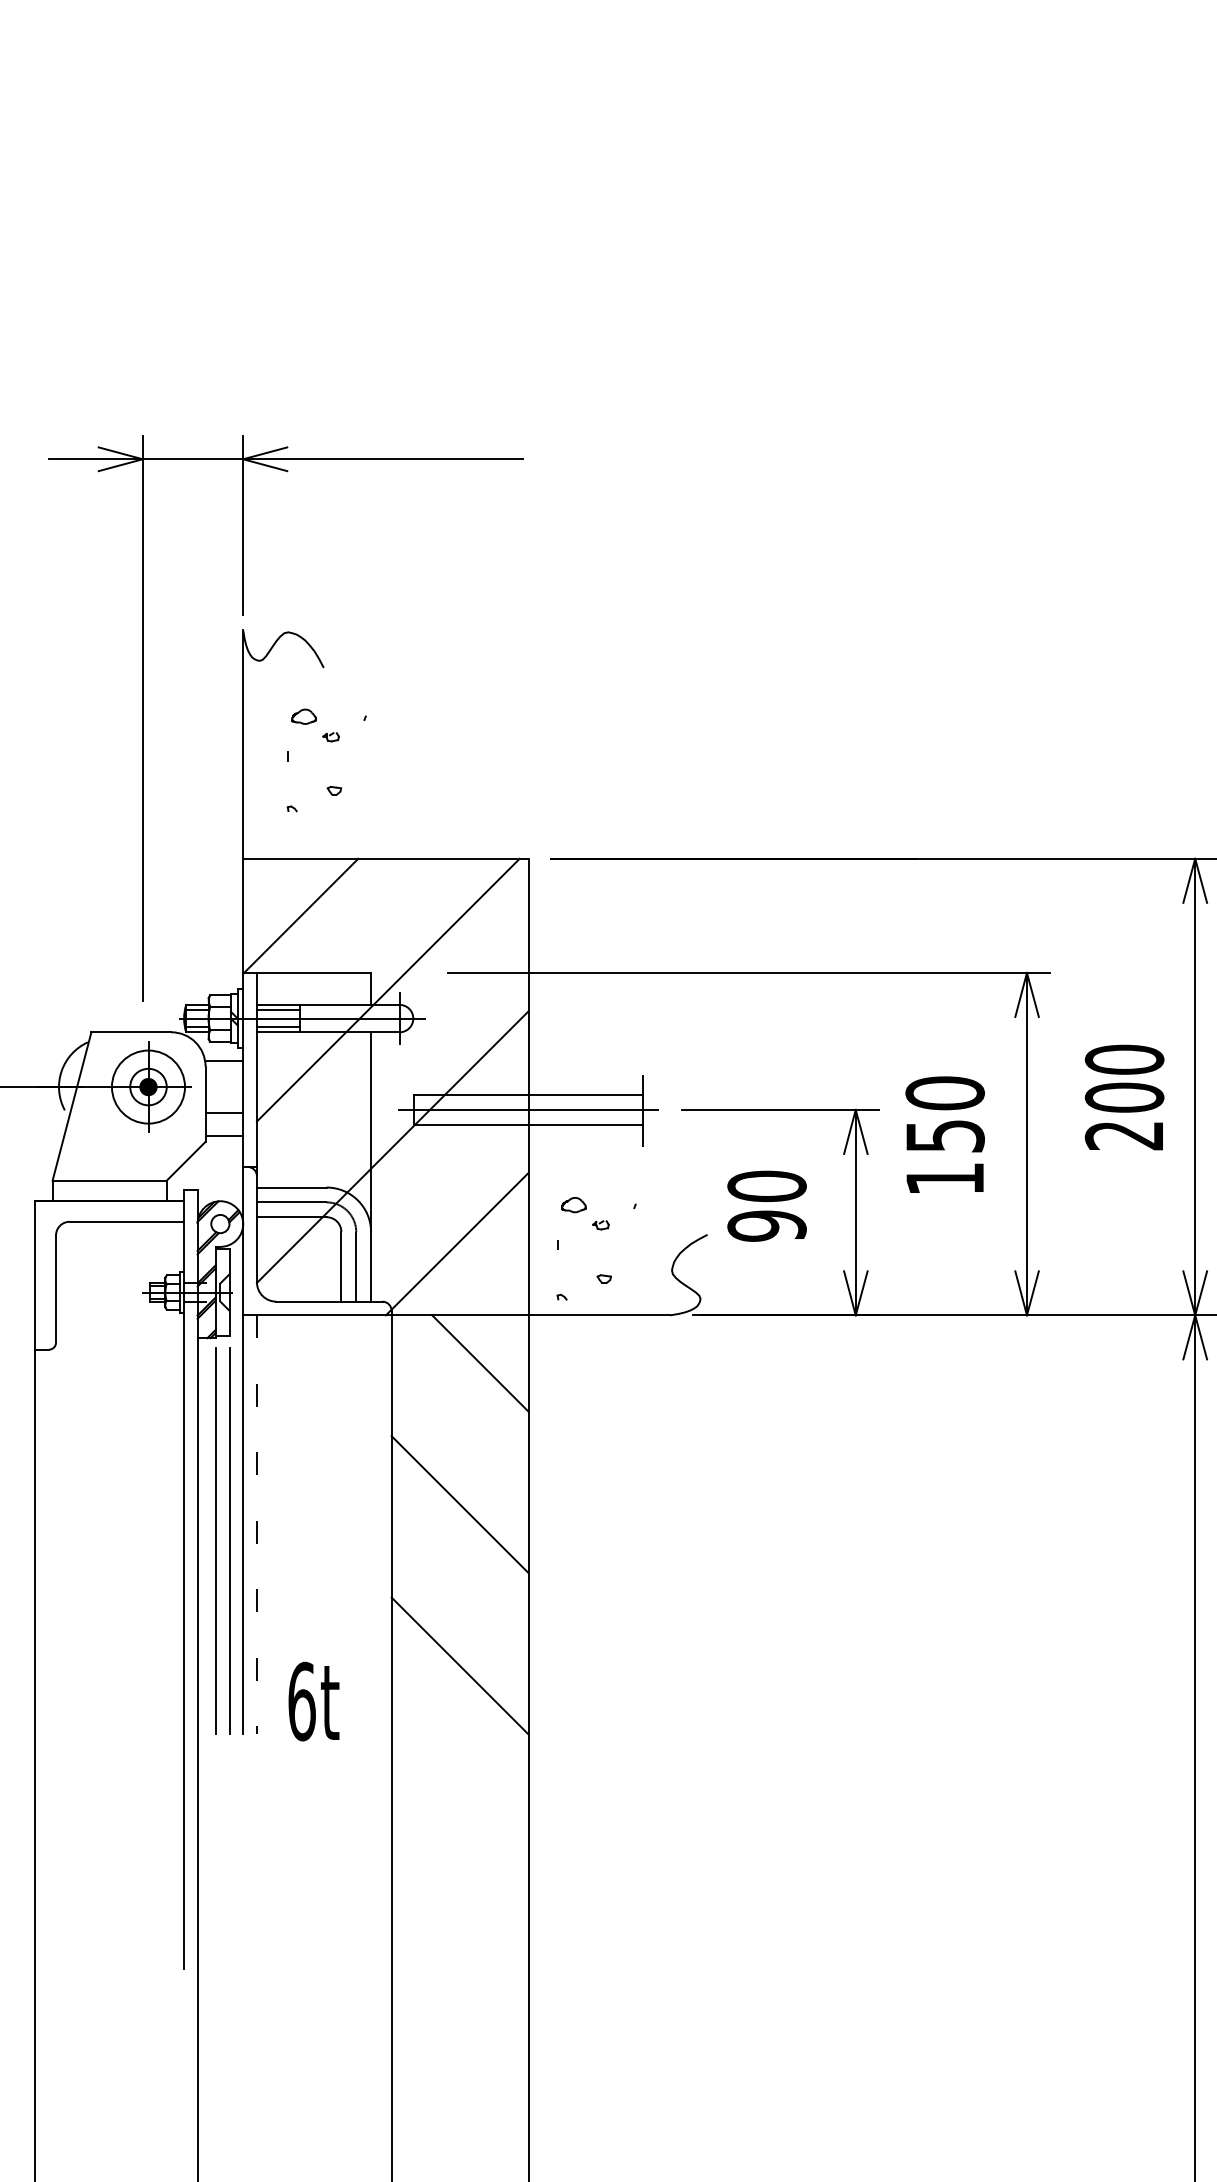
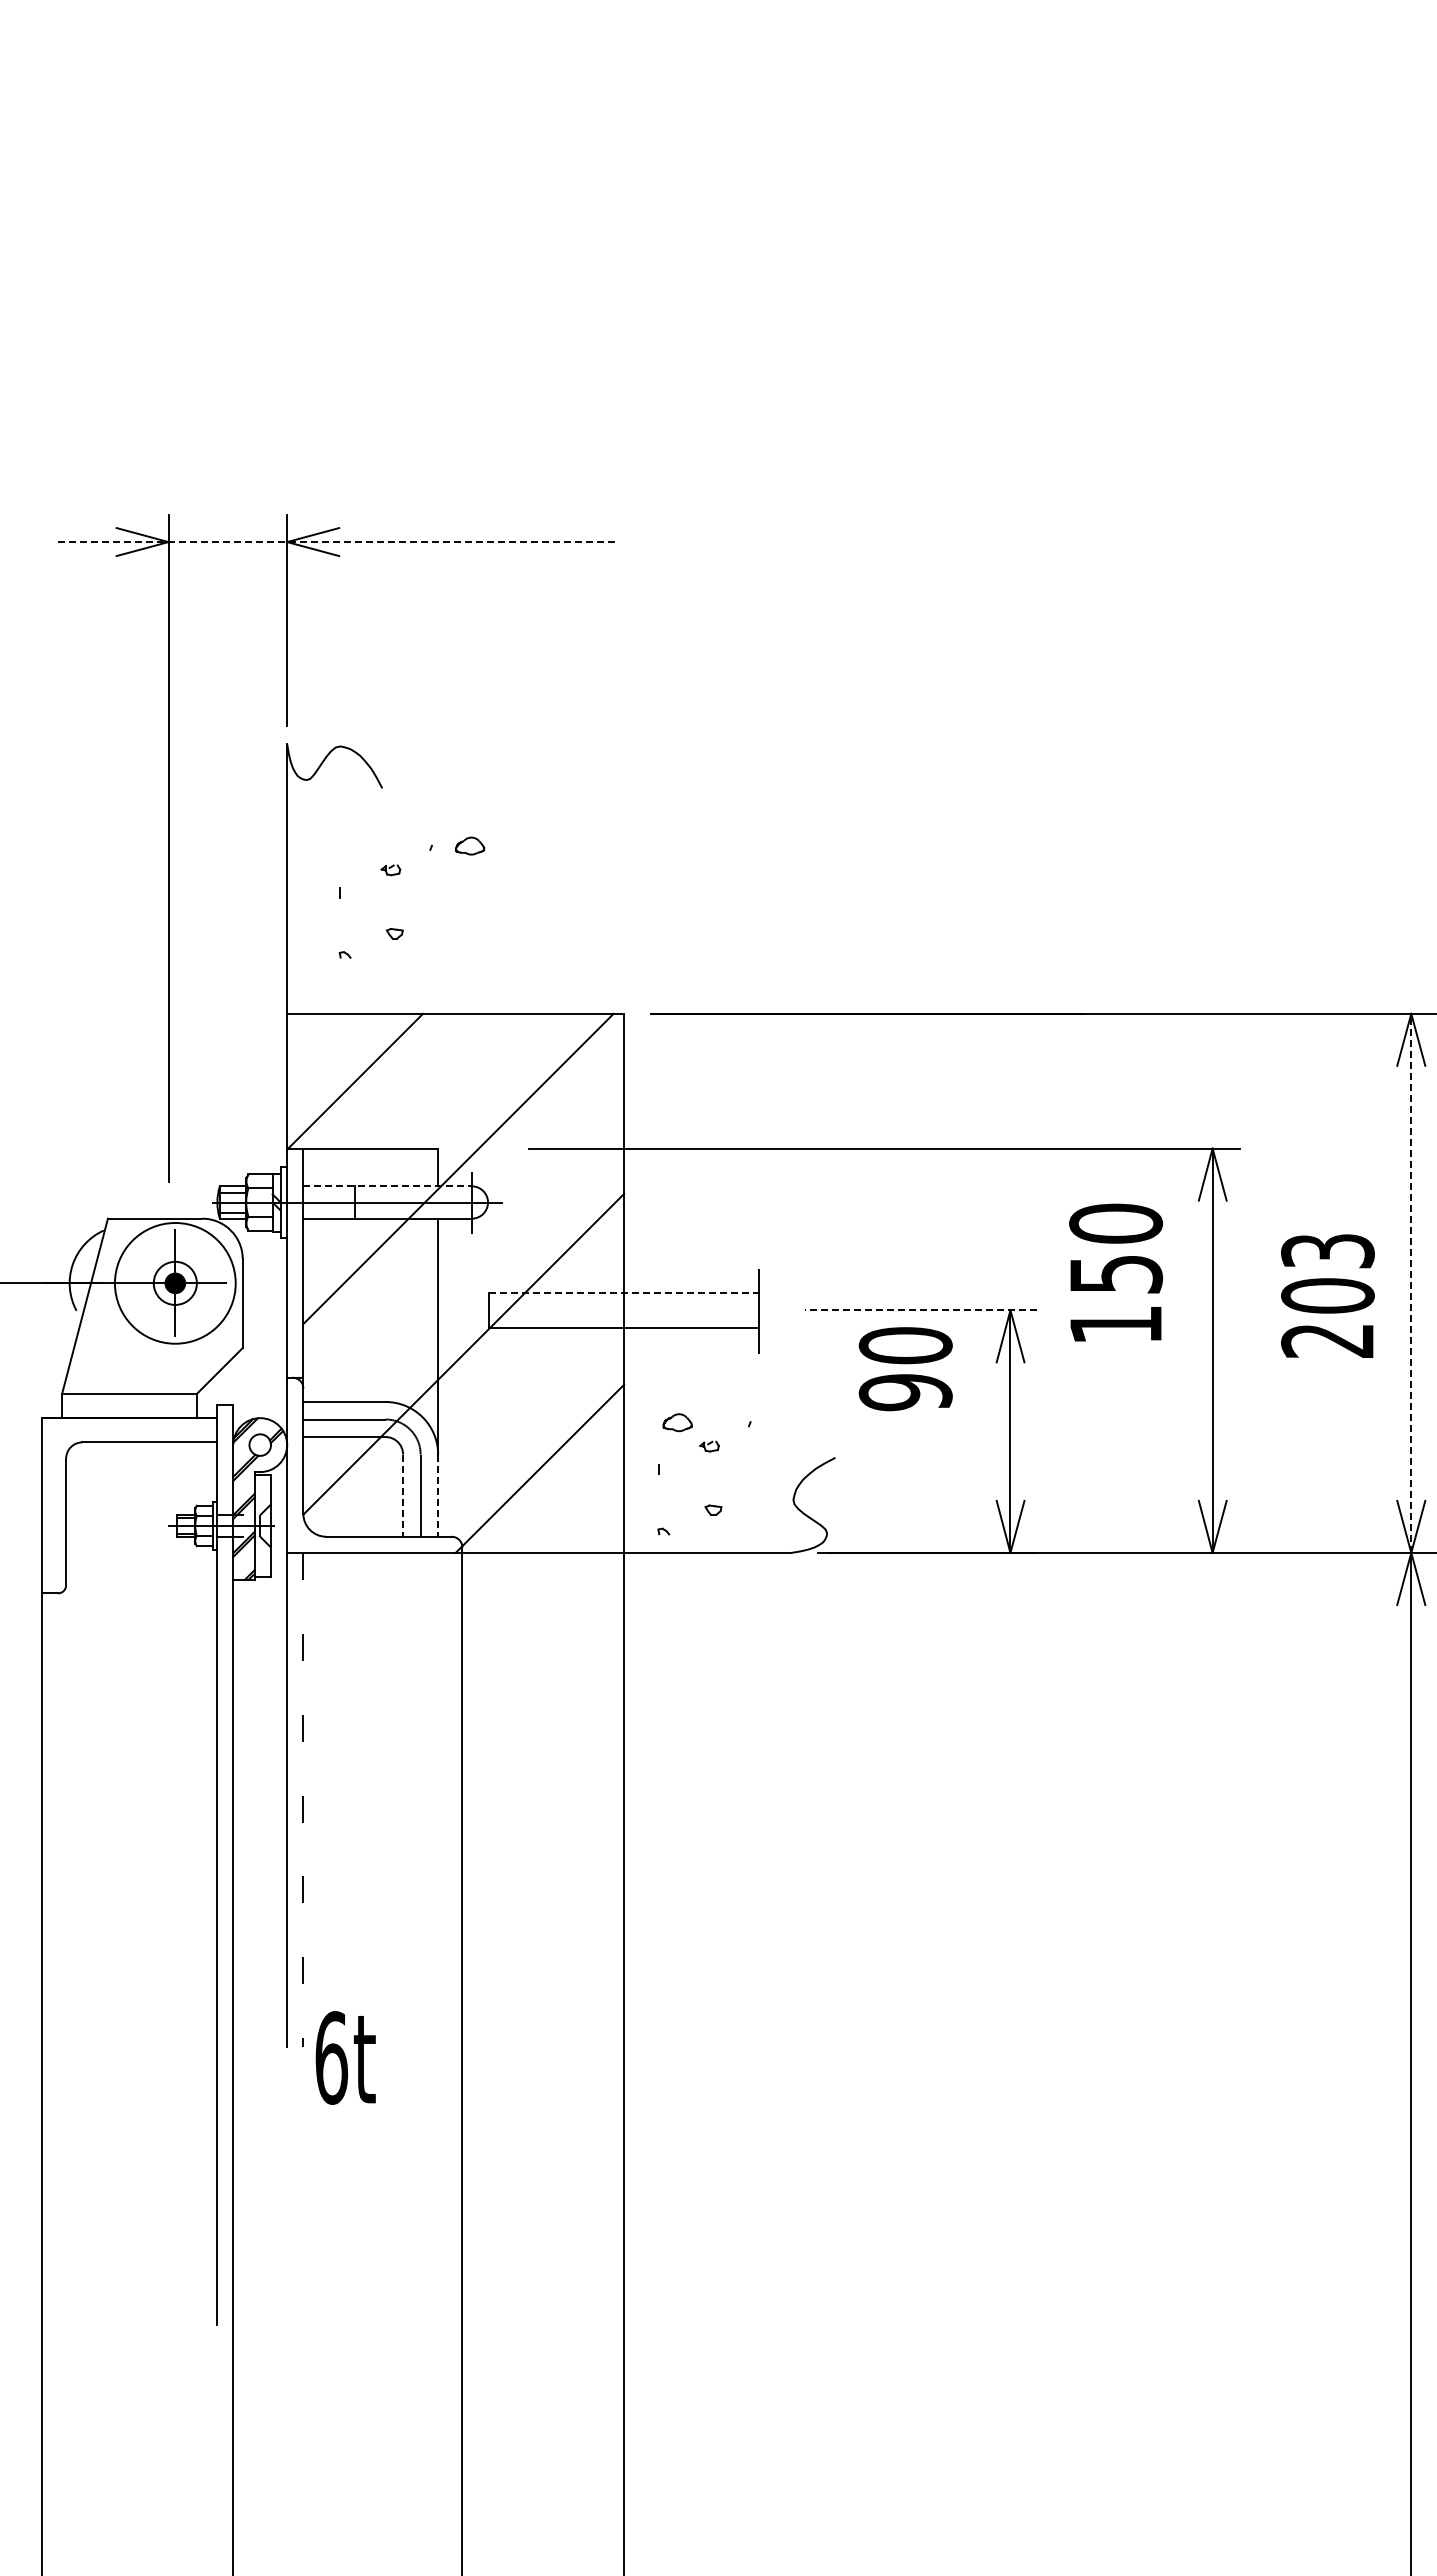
line: (286, 459) -> (338, 542), solid -> dashed
part: (304, 716) -> (470, 845), moved
line: (329, 1005) -> (388, 1186), solid -> dashed
line: (278, 1010) -> (328, 1192), removed
line: (278, 1027) -> (328, 1212), removed
text: (1124, 1059) -> (1327, 1250), 200 -> 203
line: (224, 1060) -> (264, 1252), removed
circle: (148, 1087) -> (175, 1283), size x1.4
line: (1195, 1087) -> (1411, 1283), solid -> dashed
line: (528, 1094) -> (624, 1292), solid -> dashed
line: (528, 1110) -> (623, 1310), removed
line: (779, 1110) -> (920, 1310), solid -> dashed
line: (224, 1113) -> (264, 1314), removed
text: (945, 1134) -> (1116, 1272), moved
line: (224, 1136) -> (264, 1341), removed
text: (766, 1206) -> (905, 1369), moved
line: (341, 1267) -> (403, 1496), solid -> dashed
line: (371, 1267) -> (438, 1496), solid -> dashed
line: (480, 1363) -> (567, 1609), removed
line: (460, 1504) -> (543, 1776), removed
line: (215, 1540) -> (254, 1818), removed
line: (229, 1540) -> (271, 1818), removed
line: (460, 1665) -> (543, 1966), removed
text: (313, 1701) -> (345, 2057), moved

